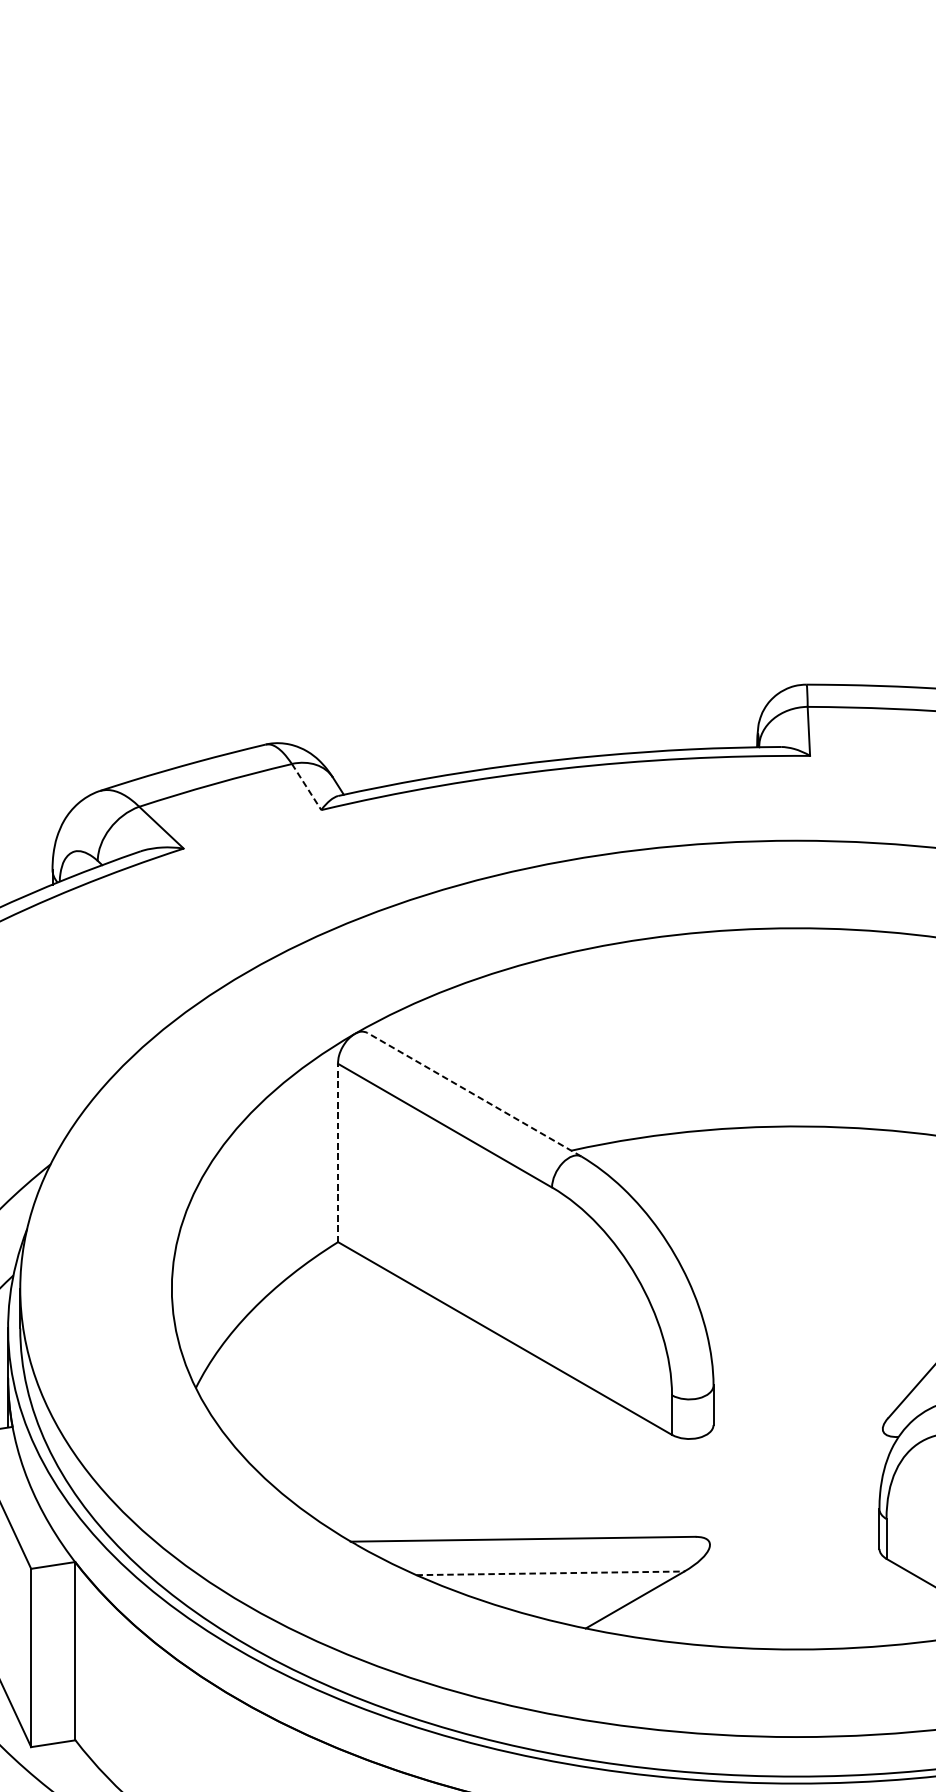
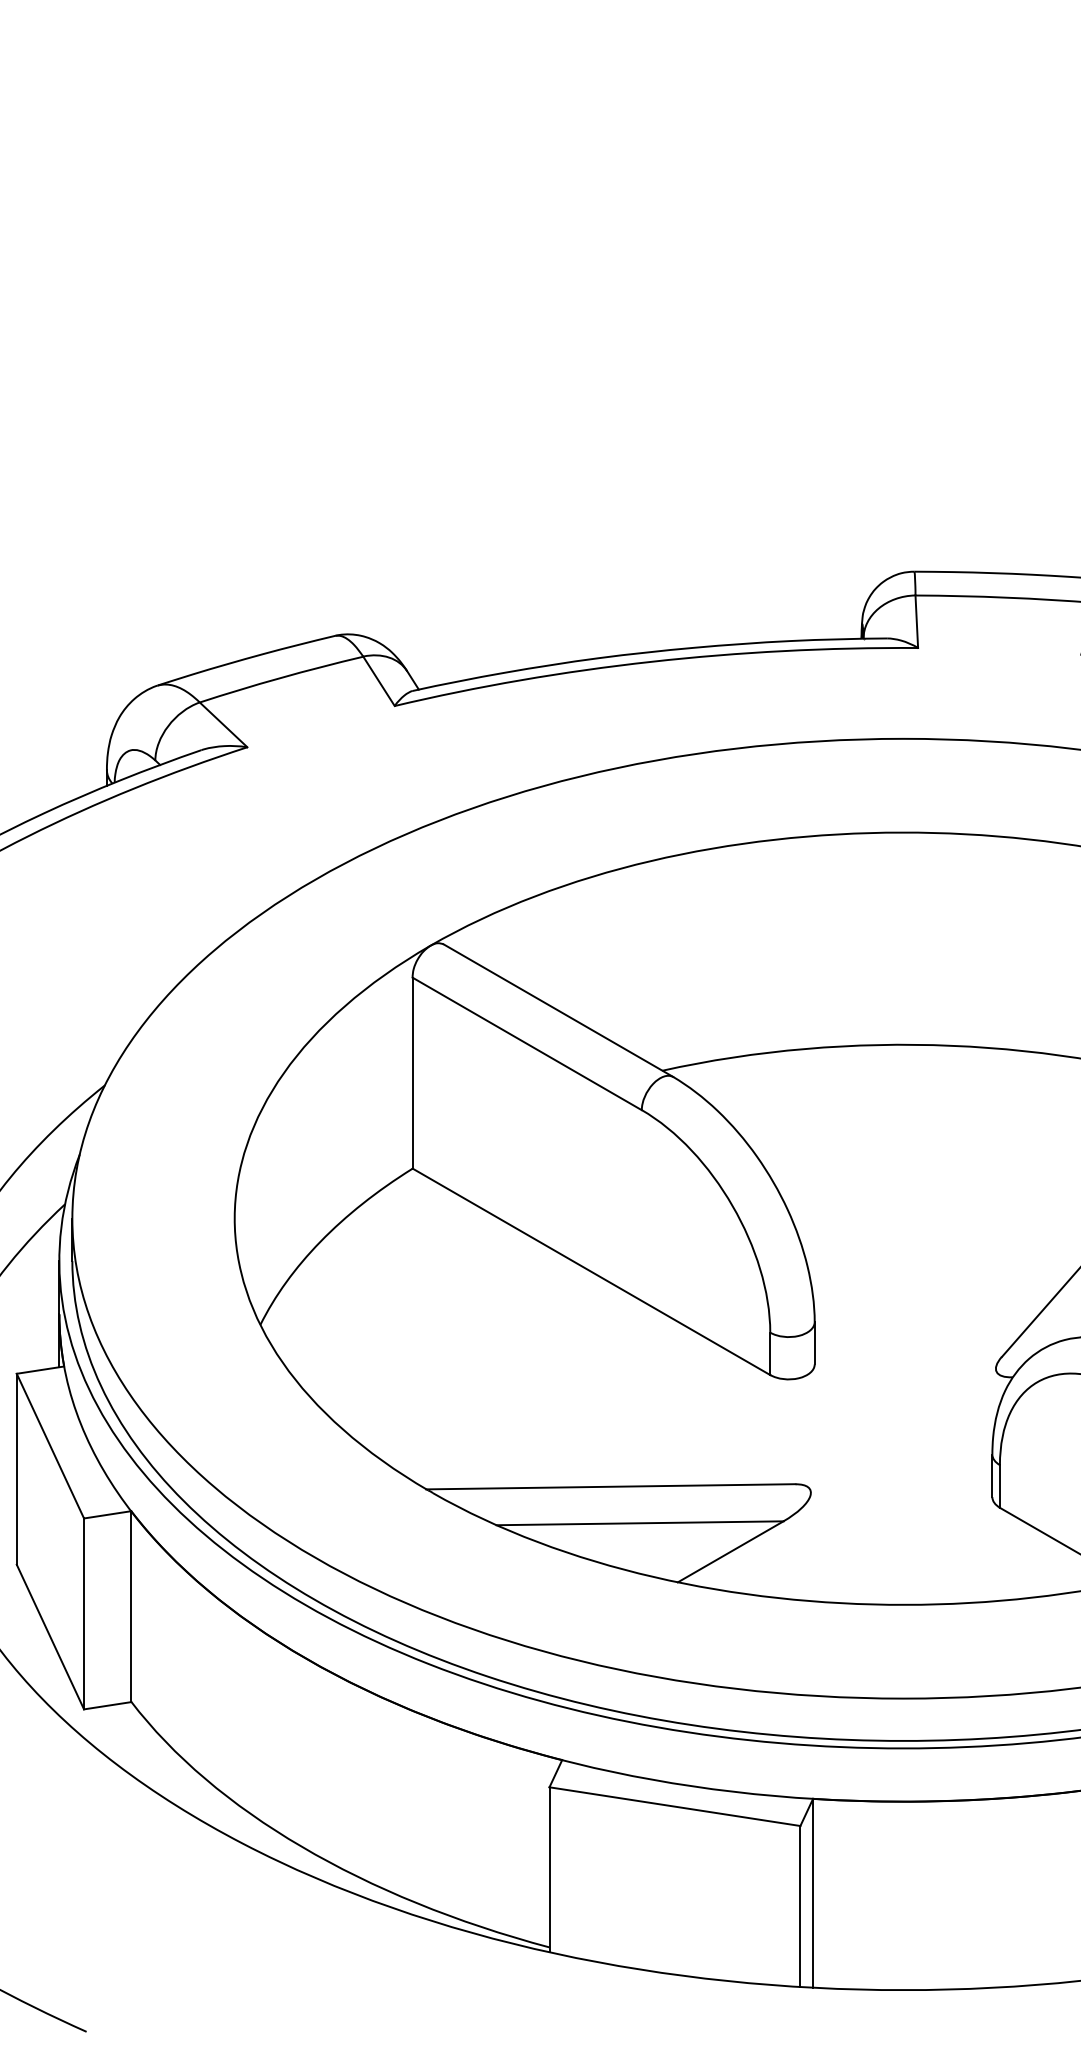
line: (307, 787) -> (379, 681), dashed -> solid
line: (474, 1094) -> (558, 1010), dashed -> solid
line: (337, 1152) -> (412, 1072), dashed -> solid
line: (550, 1573) -> (640, 1523), dashed -> solid

